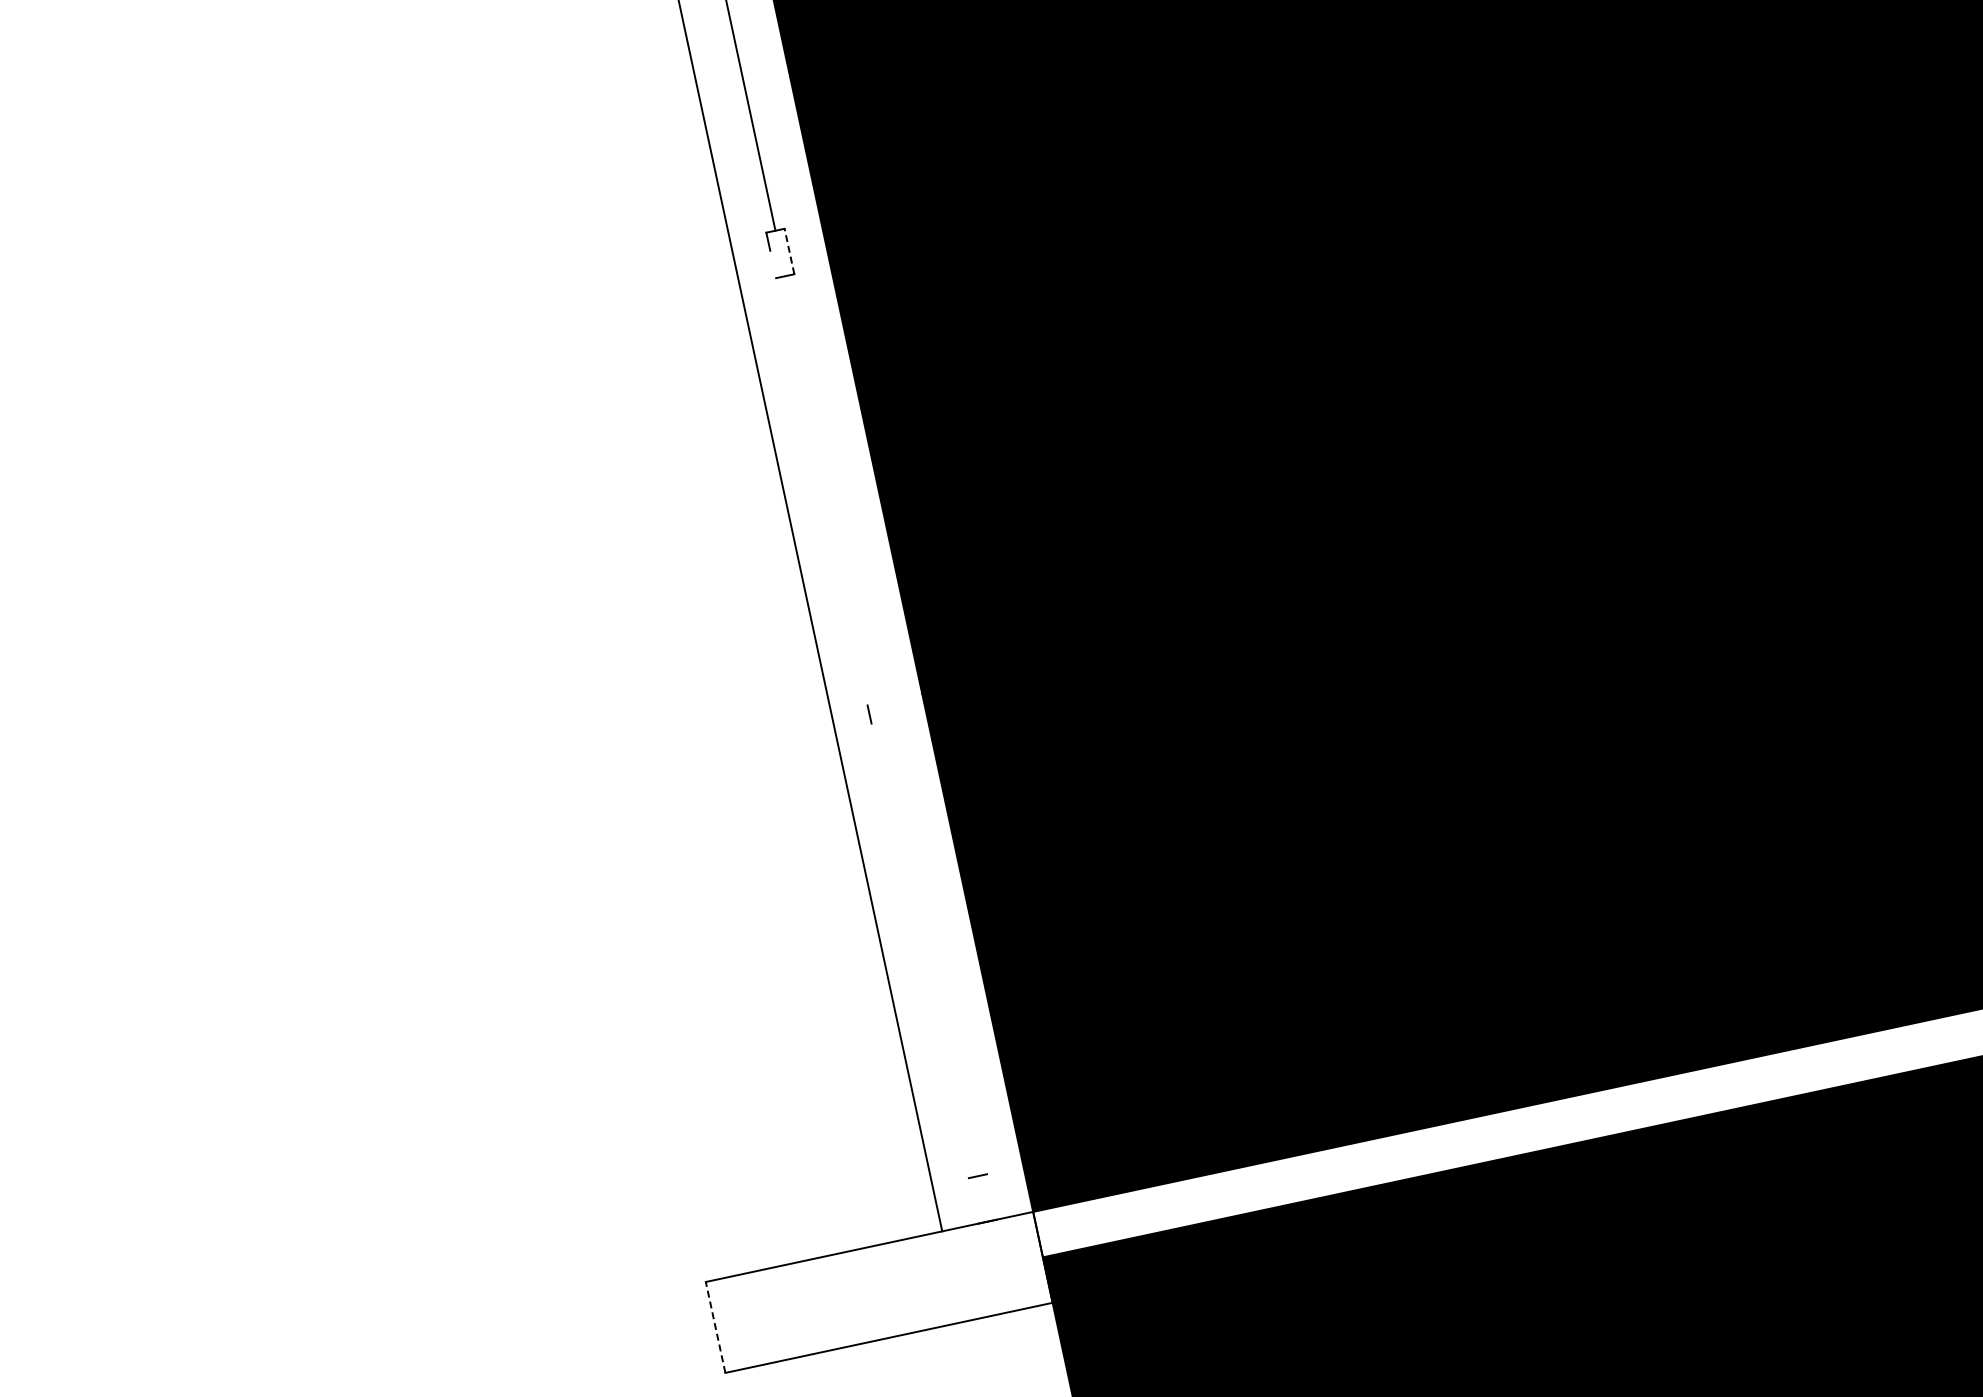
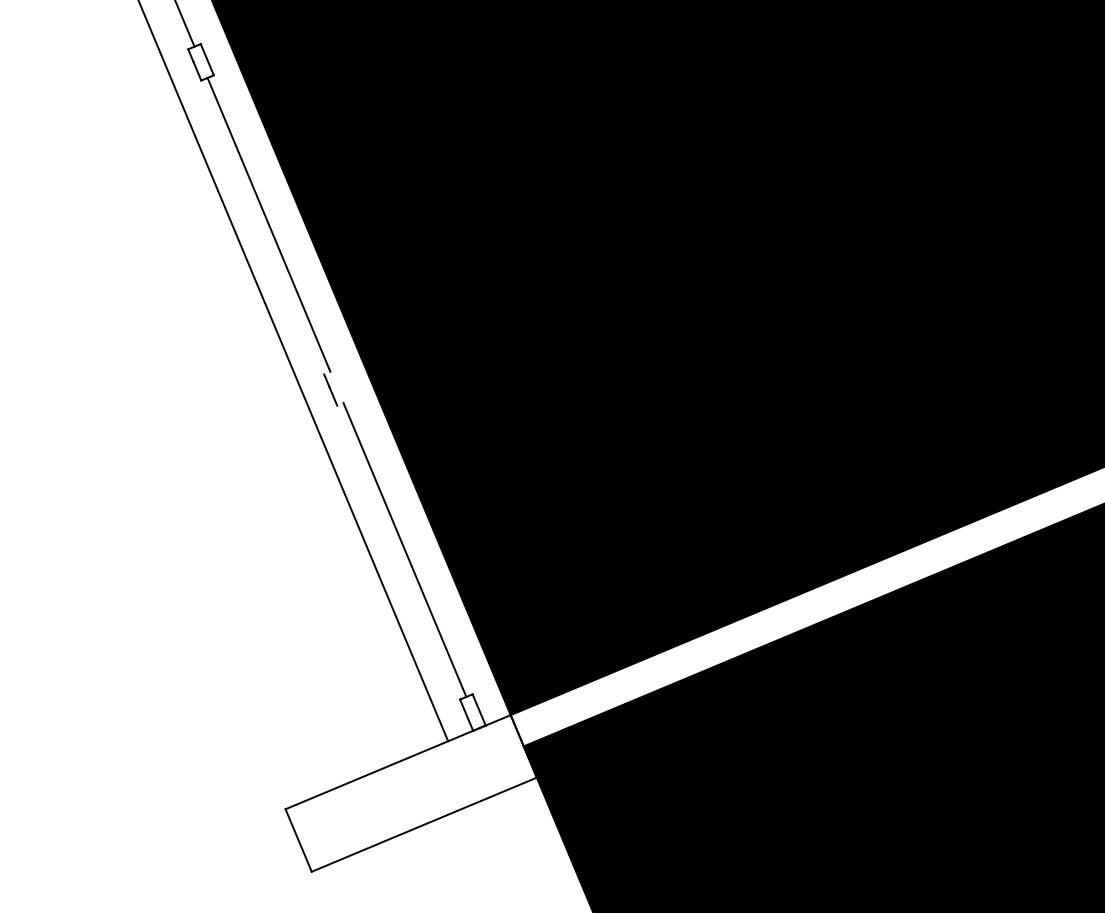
line: (789, 251) -> (207, 59), dashed -> solid
line: (773, 264) -> (197, 71), added
line: (830, 489) -> (268, 224), added
line: (874, 736) -> (333, 395), added
line: (931, 962) -> (404, 550), added
line: (991, 1196) -> (478, 709), added
line: (973, 1200) -> (466, 714), added
line: (715, 1327) -> (298, 840), dashed -> solid

